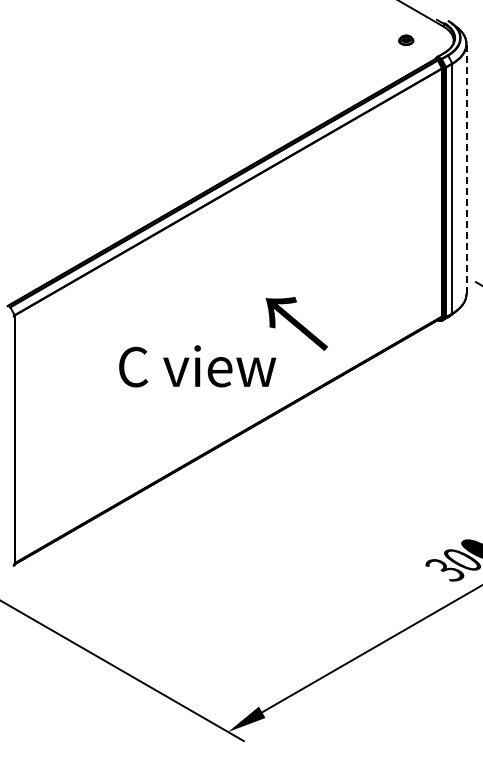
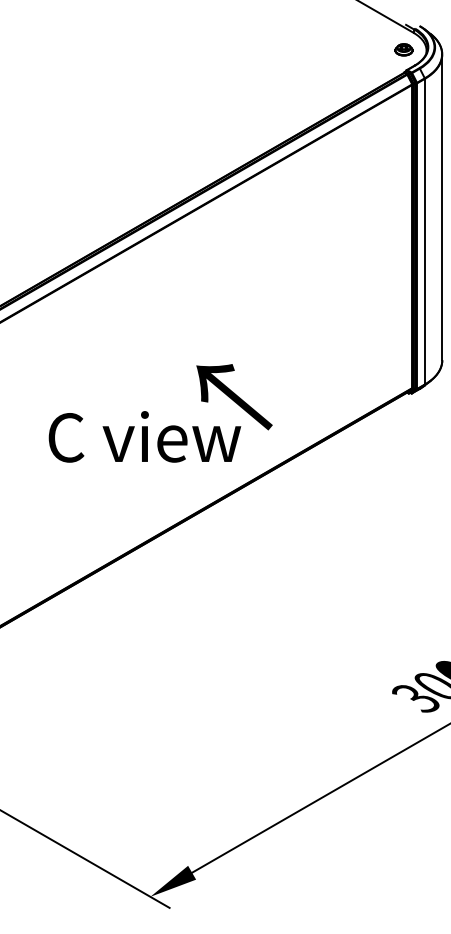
part: (406, 39) -> (404, 48), moved
line: (466, 168) -> (442, 206), dashed -> solid
text: (197, 366) -> (144, 437), moved

